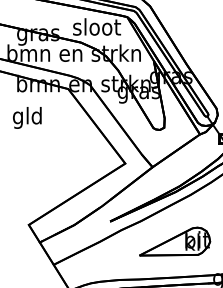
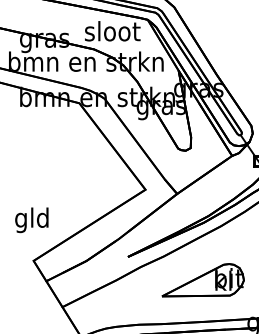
text: (27, 117) -> (32, 219), moved

